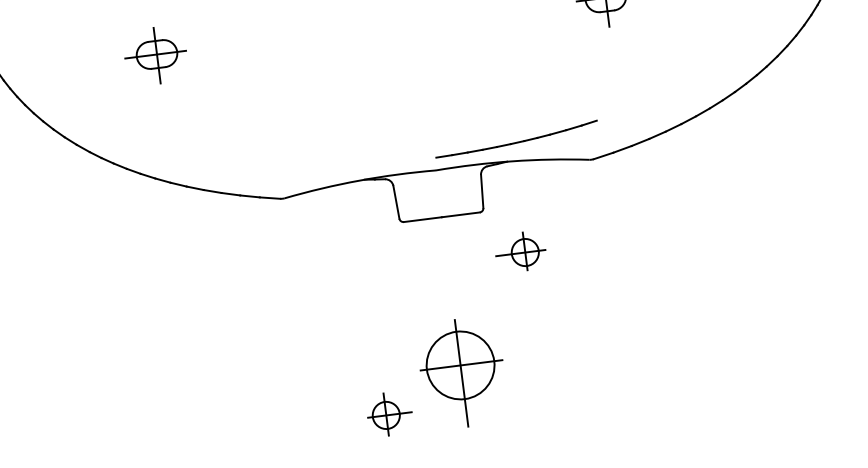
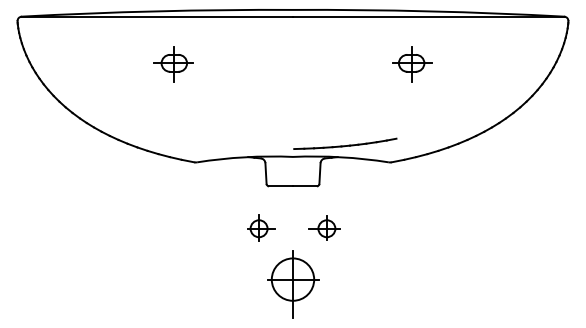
part: (155, 56) -> (173, 64), moved
part: (521, 251) -> (324, 227), moved
part: (389, 412) -> (261, 227), moved

